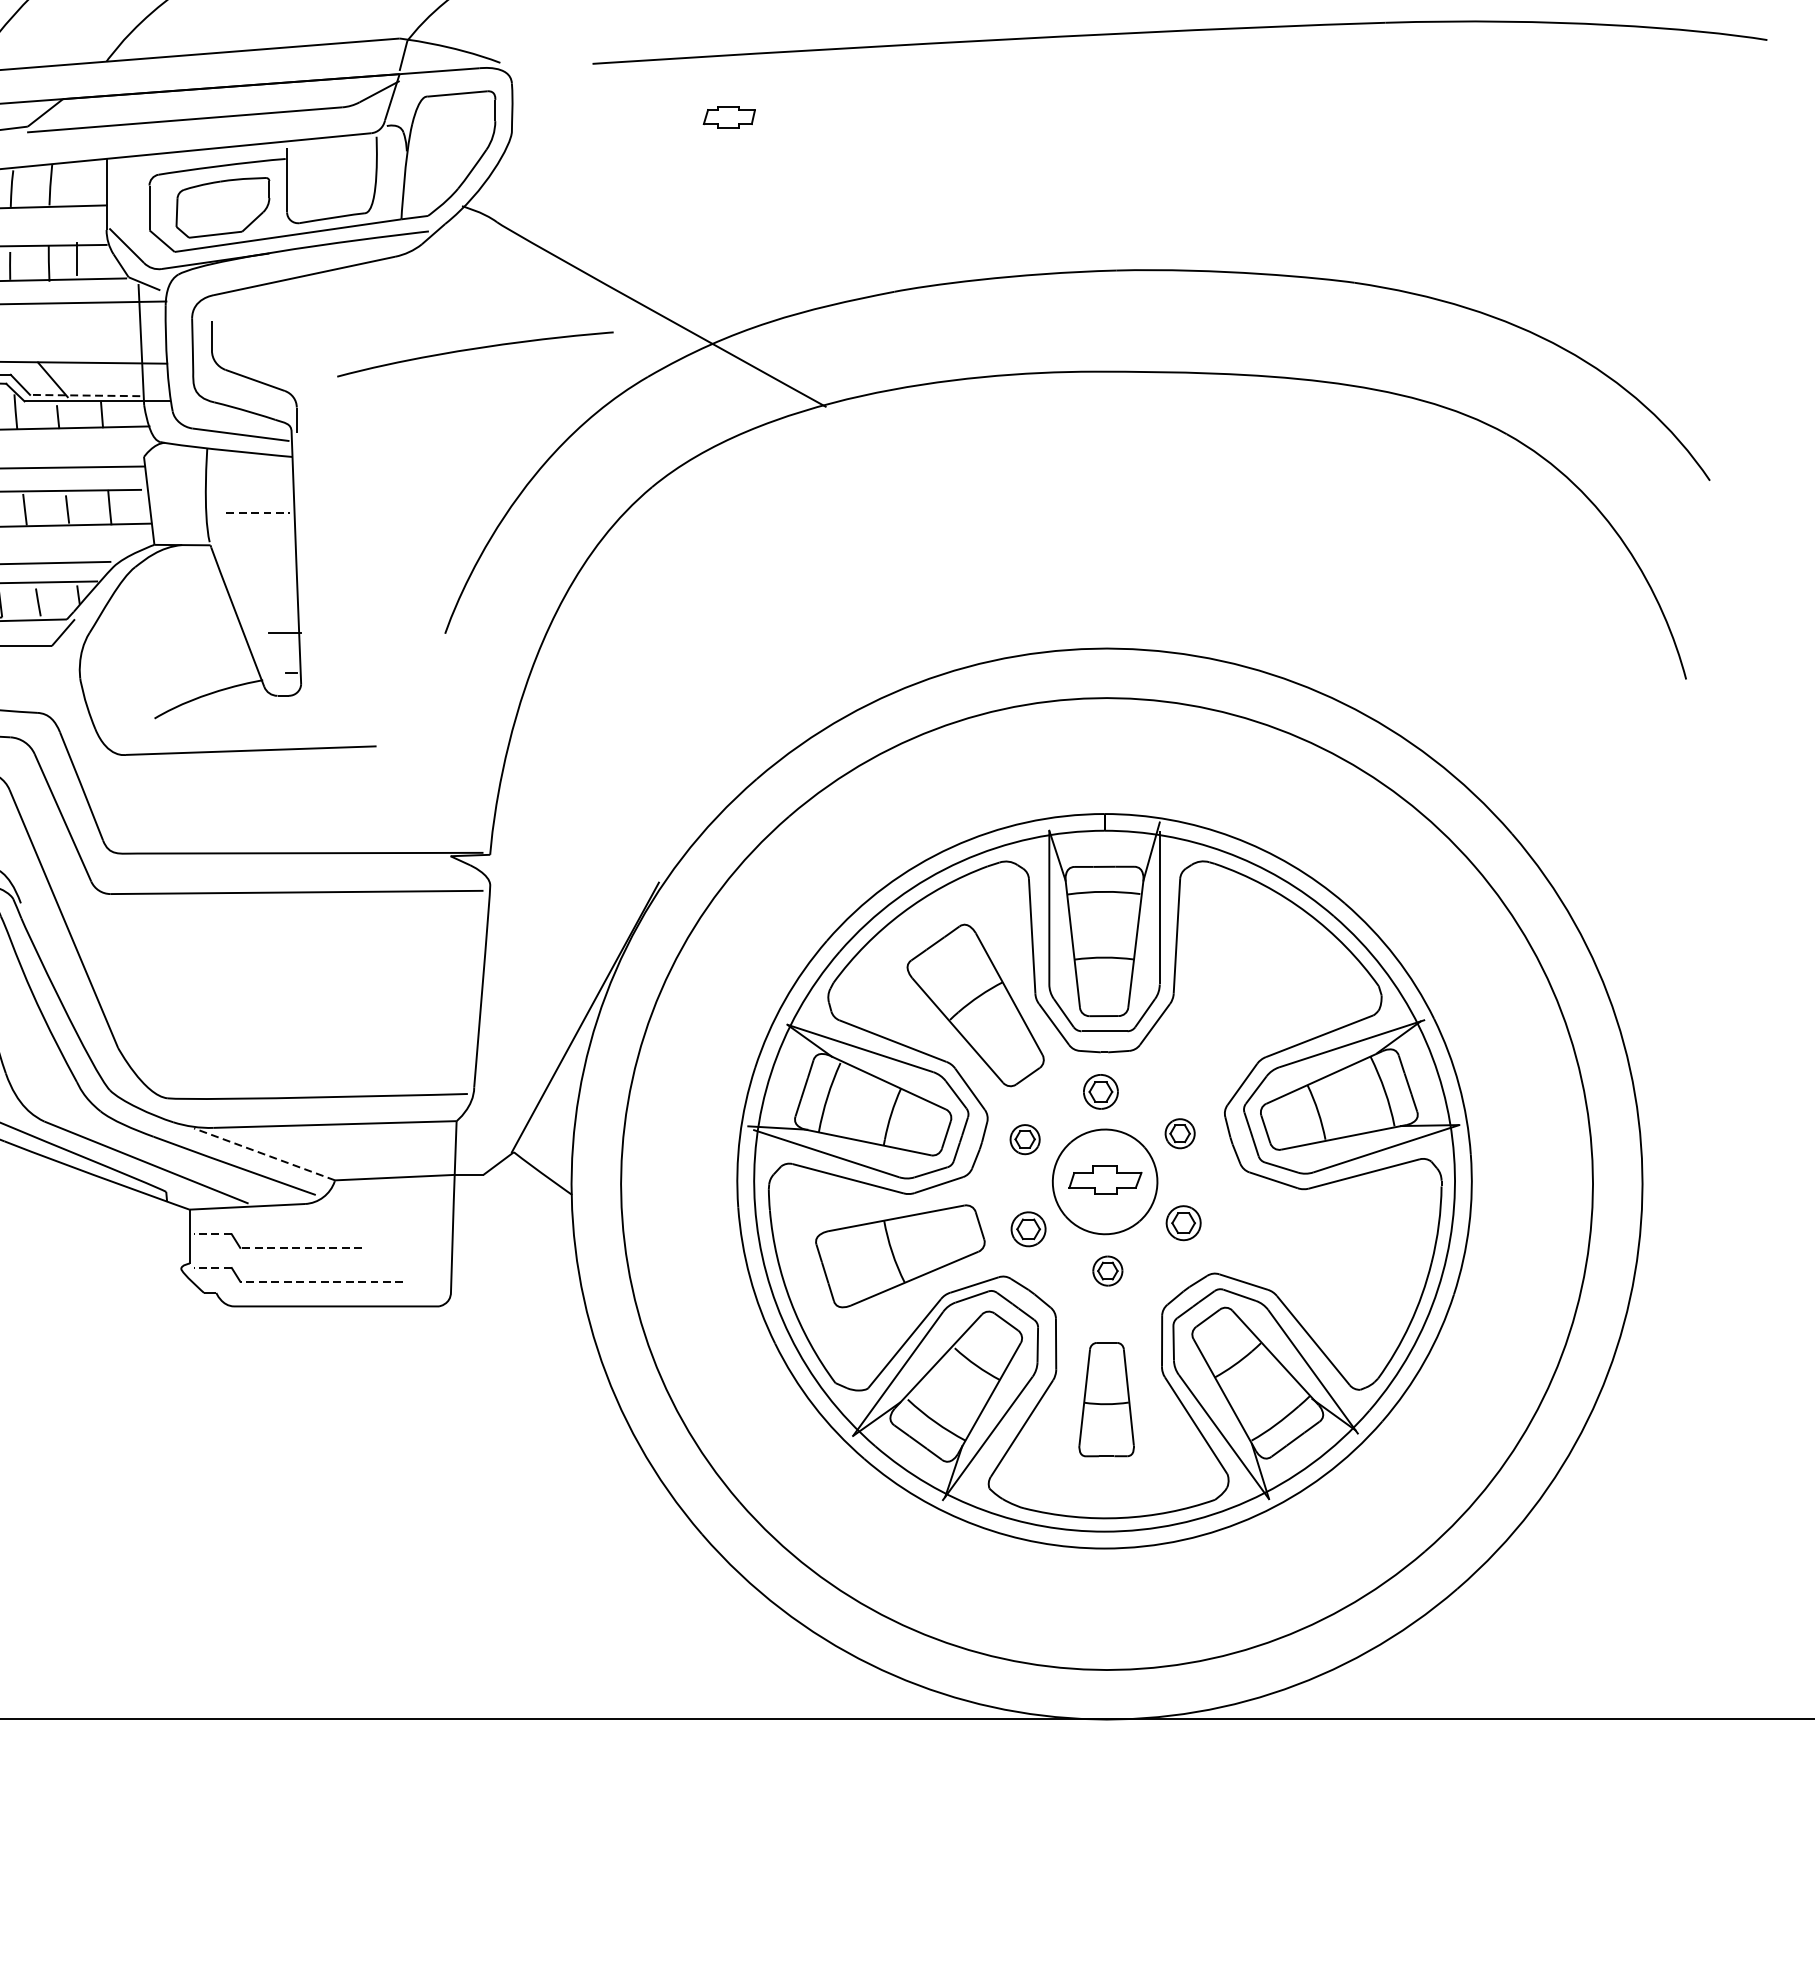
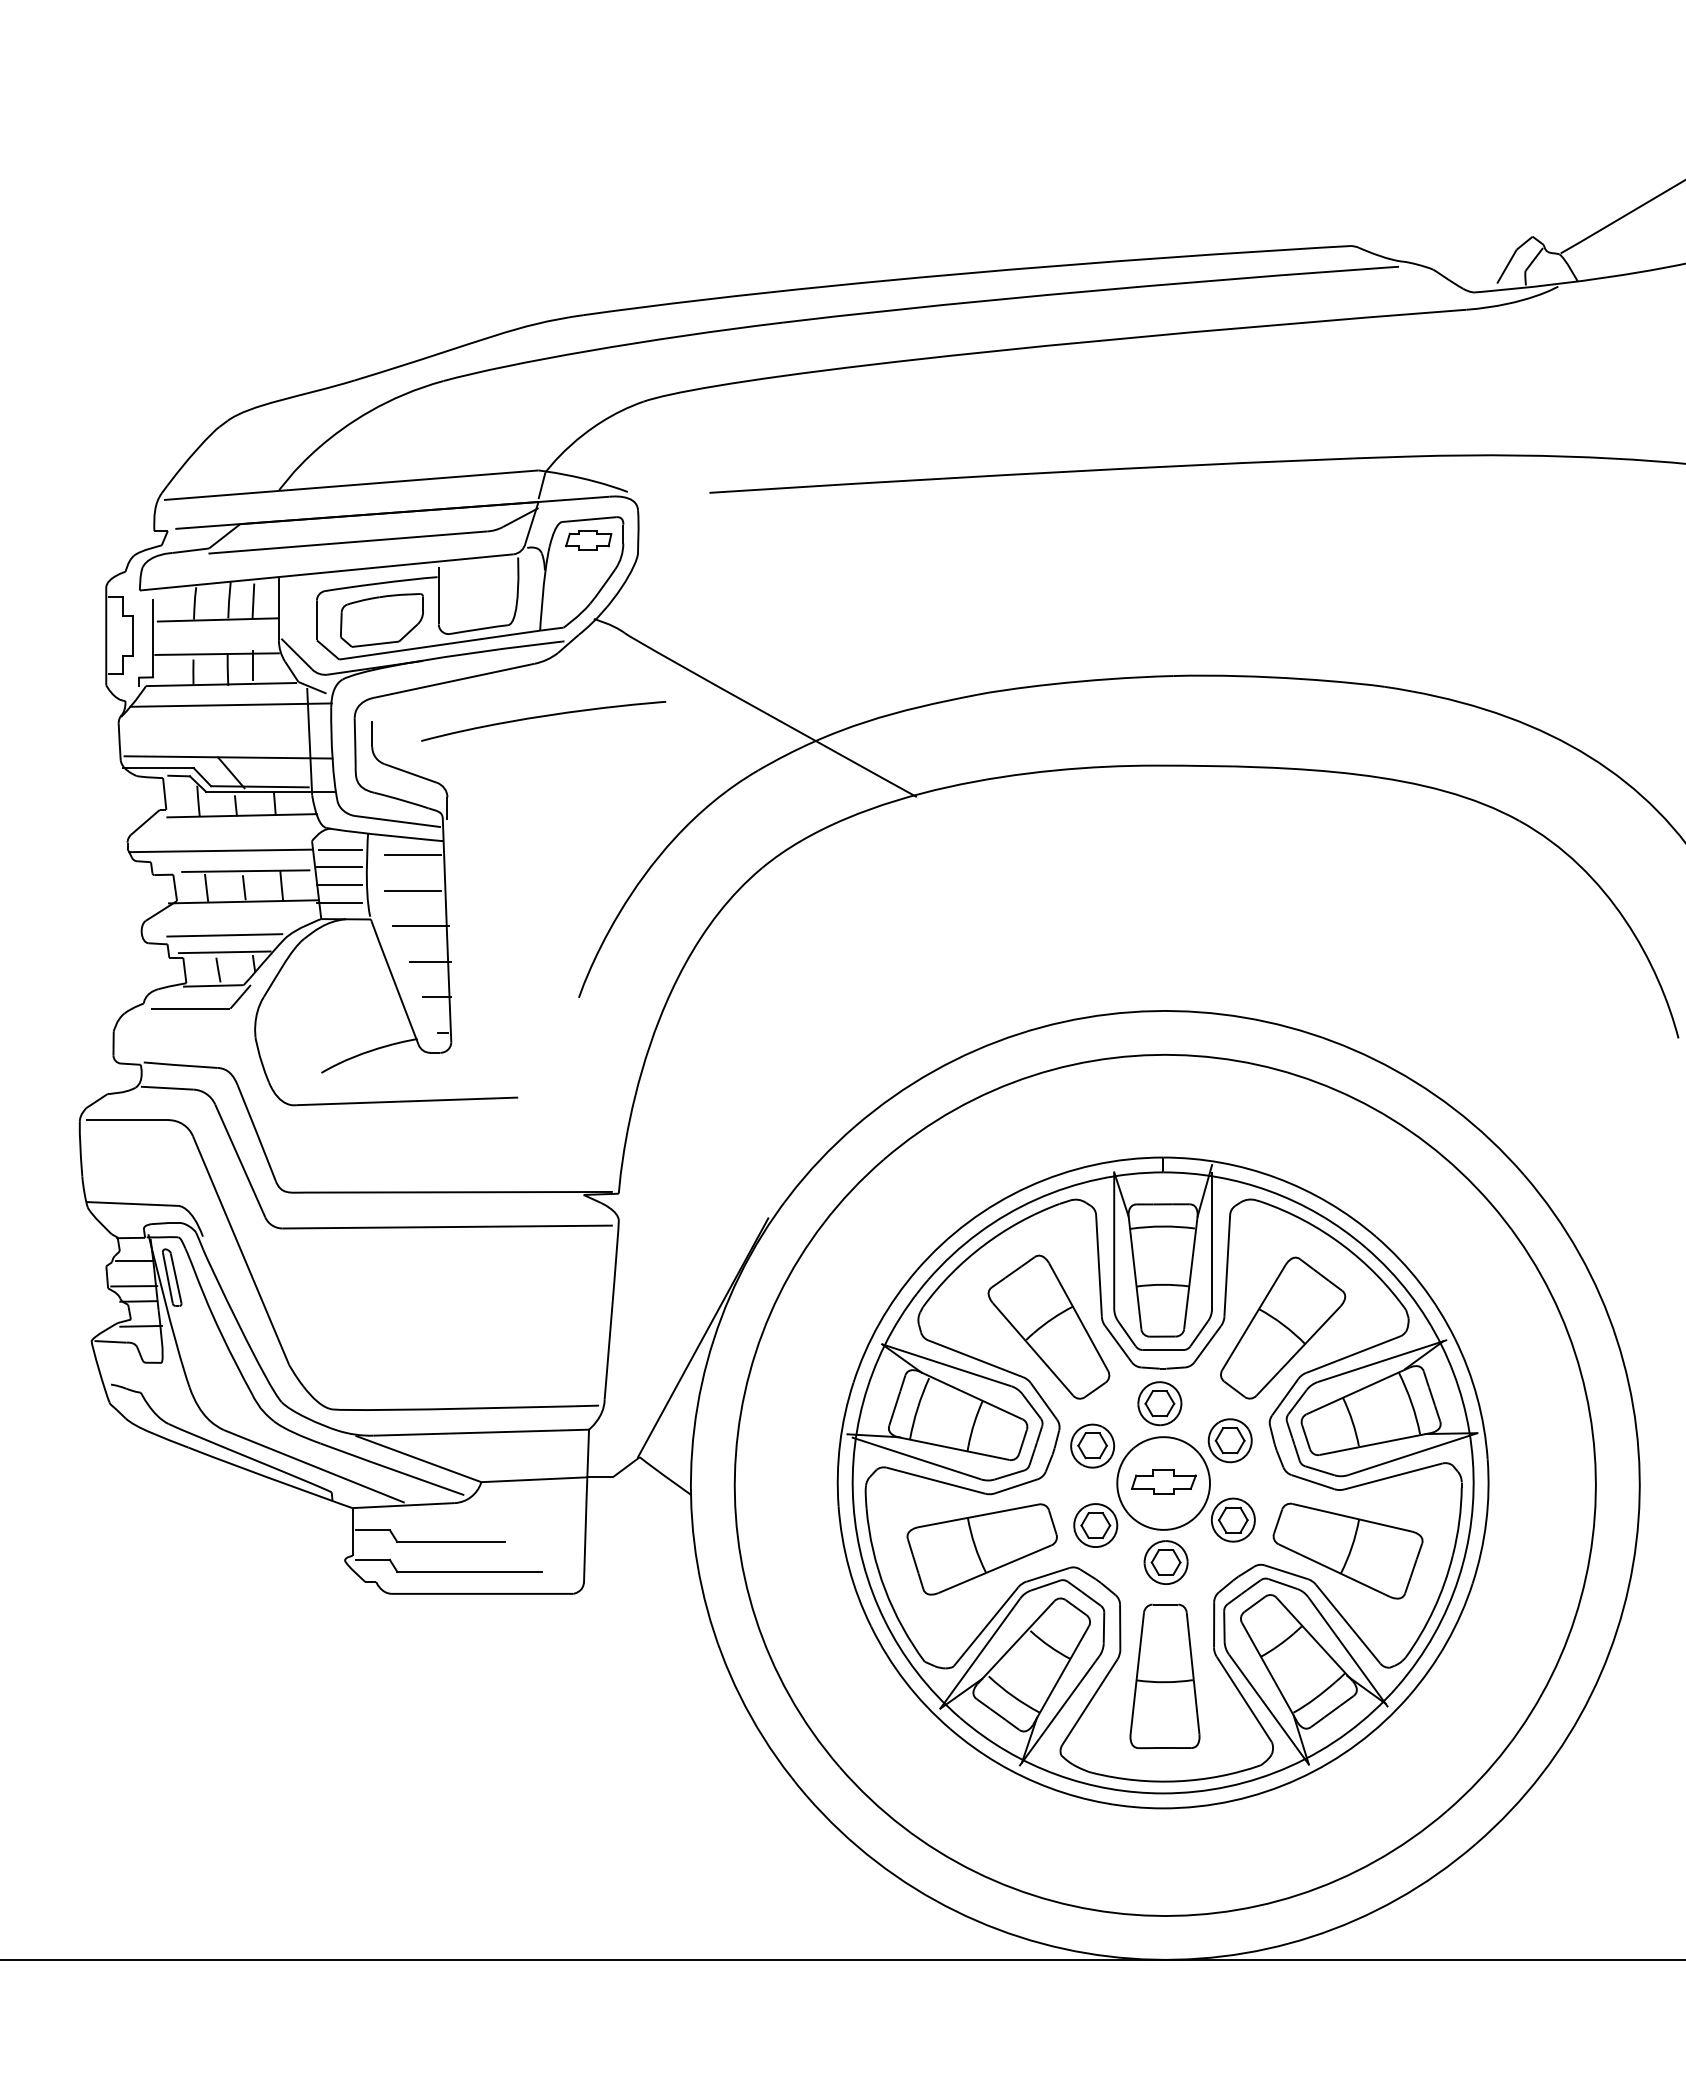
part: (729, 117) -> (588, 540), moved
line: (77, 185) -> (253, 600), added
curve: (475, 350) -> (543, 717), moved
line: (84, 395) -> (259, 786), dashed -> solid
line: (174, 466) -> (339, 849), added
line: (257, 473) -> (412, 855), added
line: (173, 486) -> (338, 867), added
line: (173, 506) -> (338, 885), added
line: (258, 512) -> (413, 890), dashed -> solid
line: (173, 526) -> (338, 902), added
line: (267, 553) -> (421, 926), added
line: (276, 592) -> (429, 961), added
part: (1240, 1005) -> (1283, 1327), added
part: (1100, 1091) -> (1159, 1403), size x1.43
part: (1179, 1133) -> (1229, 1440), size x1.67
part: (1024, 1138) -> (1092, 1445), size x1.67
line: (264, 1154) -> (418, 1459), dashed -> solid
part: (1182, 1222) -> (1232, 1519), size x1.43
part: (1028, 1229) -> (1095, 1525), size x1.43
line: (213, 1234) -> (373, 1530), dashed -> solid
line: (301, 1248) -> (451, 1542), dashed -> solid
part: (1312, 1257) -> (1347, 1550), added
line: (213, 1267) -> (373, 1559), dashed -> solid
part: (1107, 1271) -> (1165, 1562), size x1.67
line: (321, 1281) -> (469, 1571), dashed -> solid
part: (1106, 1399) -> (1164, 1676), size x1.43

